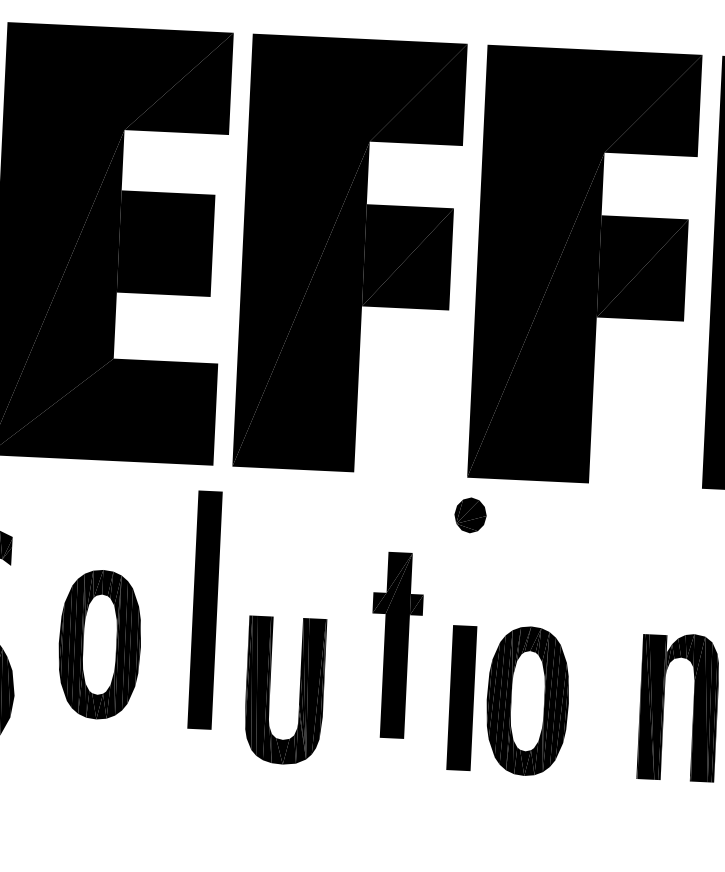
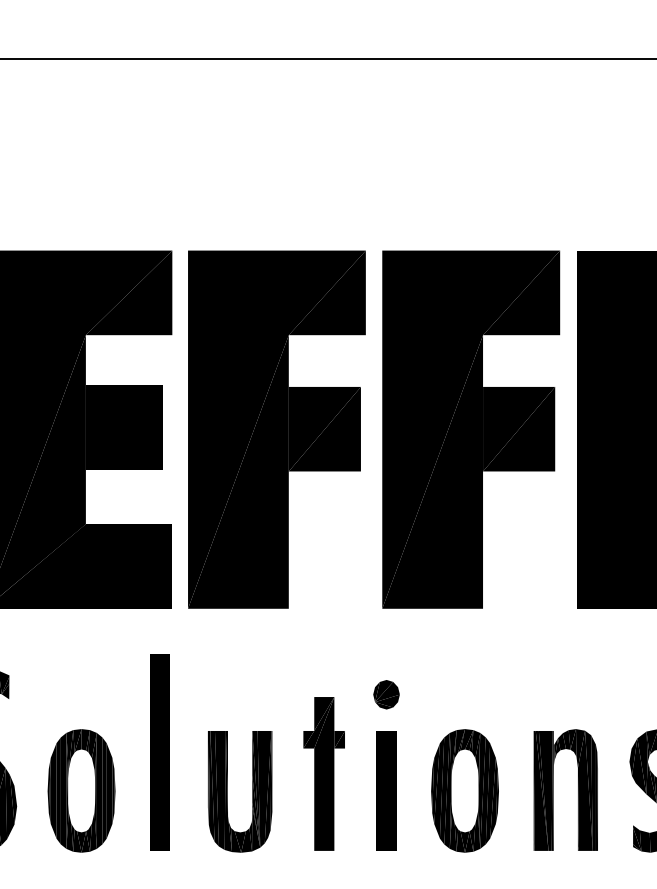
part: (470, 515) -> (386, 694), moved
part: (204, 610) -> (159, 752), moved
part: (99, 644) -> (81, 790), moved
part: (395, 644) -> (323, 773), moved
part: (527, 700) -> (464, 790), moved

